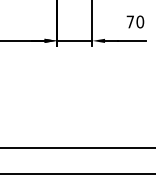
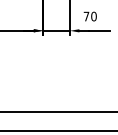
text: (134, 21) -> (89, 16), moved

